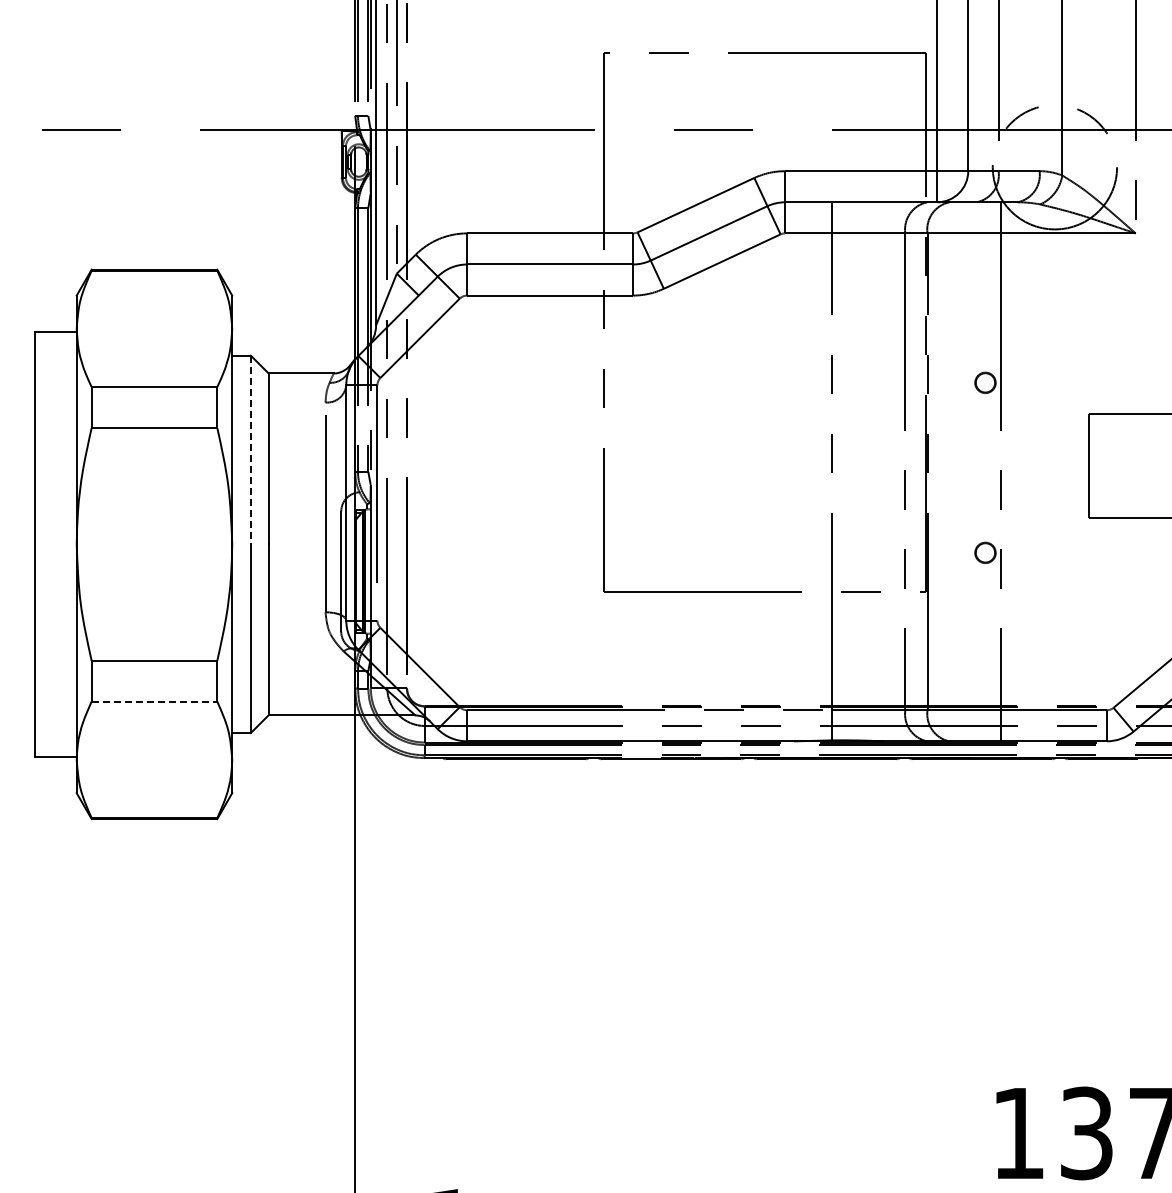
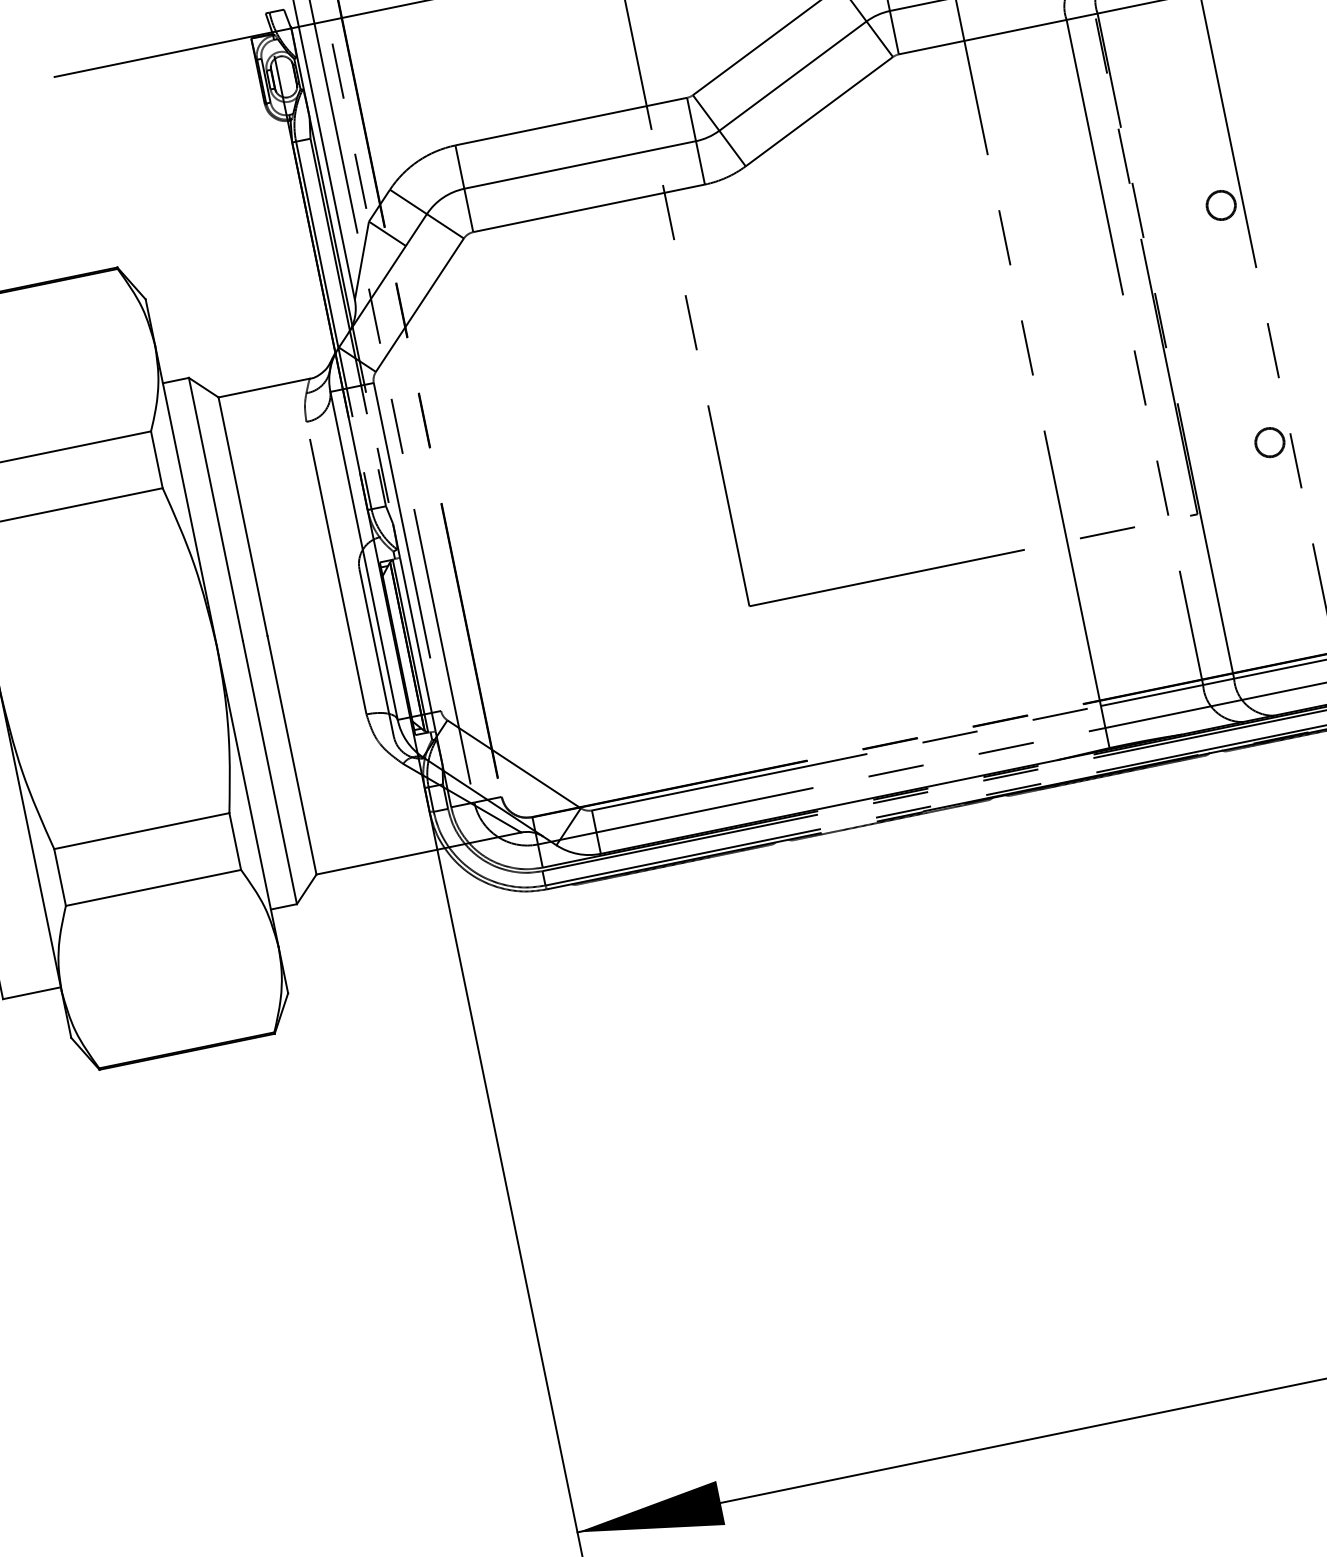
line: (250, 450) -> (215, 510), dashed -> solid
line: (154, 701) -> (153, 887), dashed -> solid

